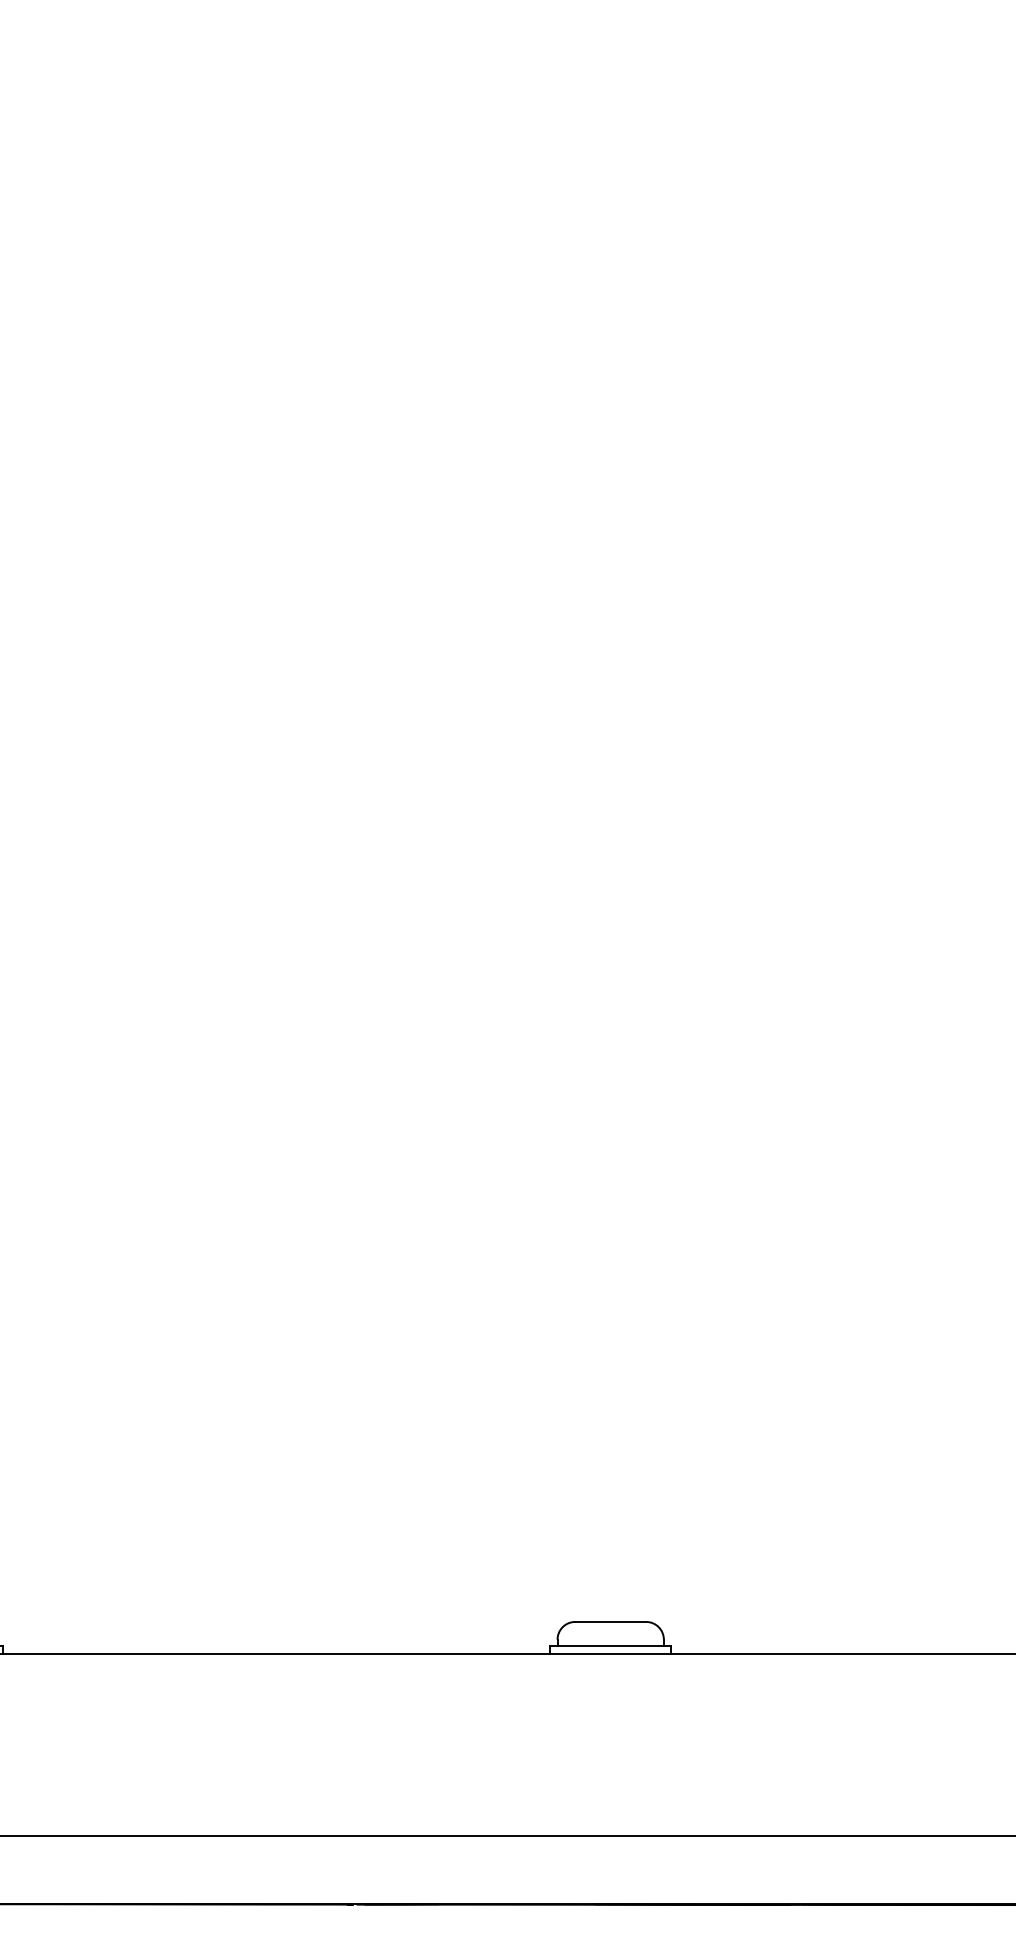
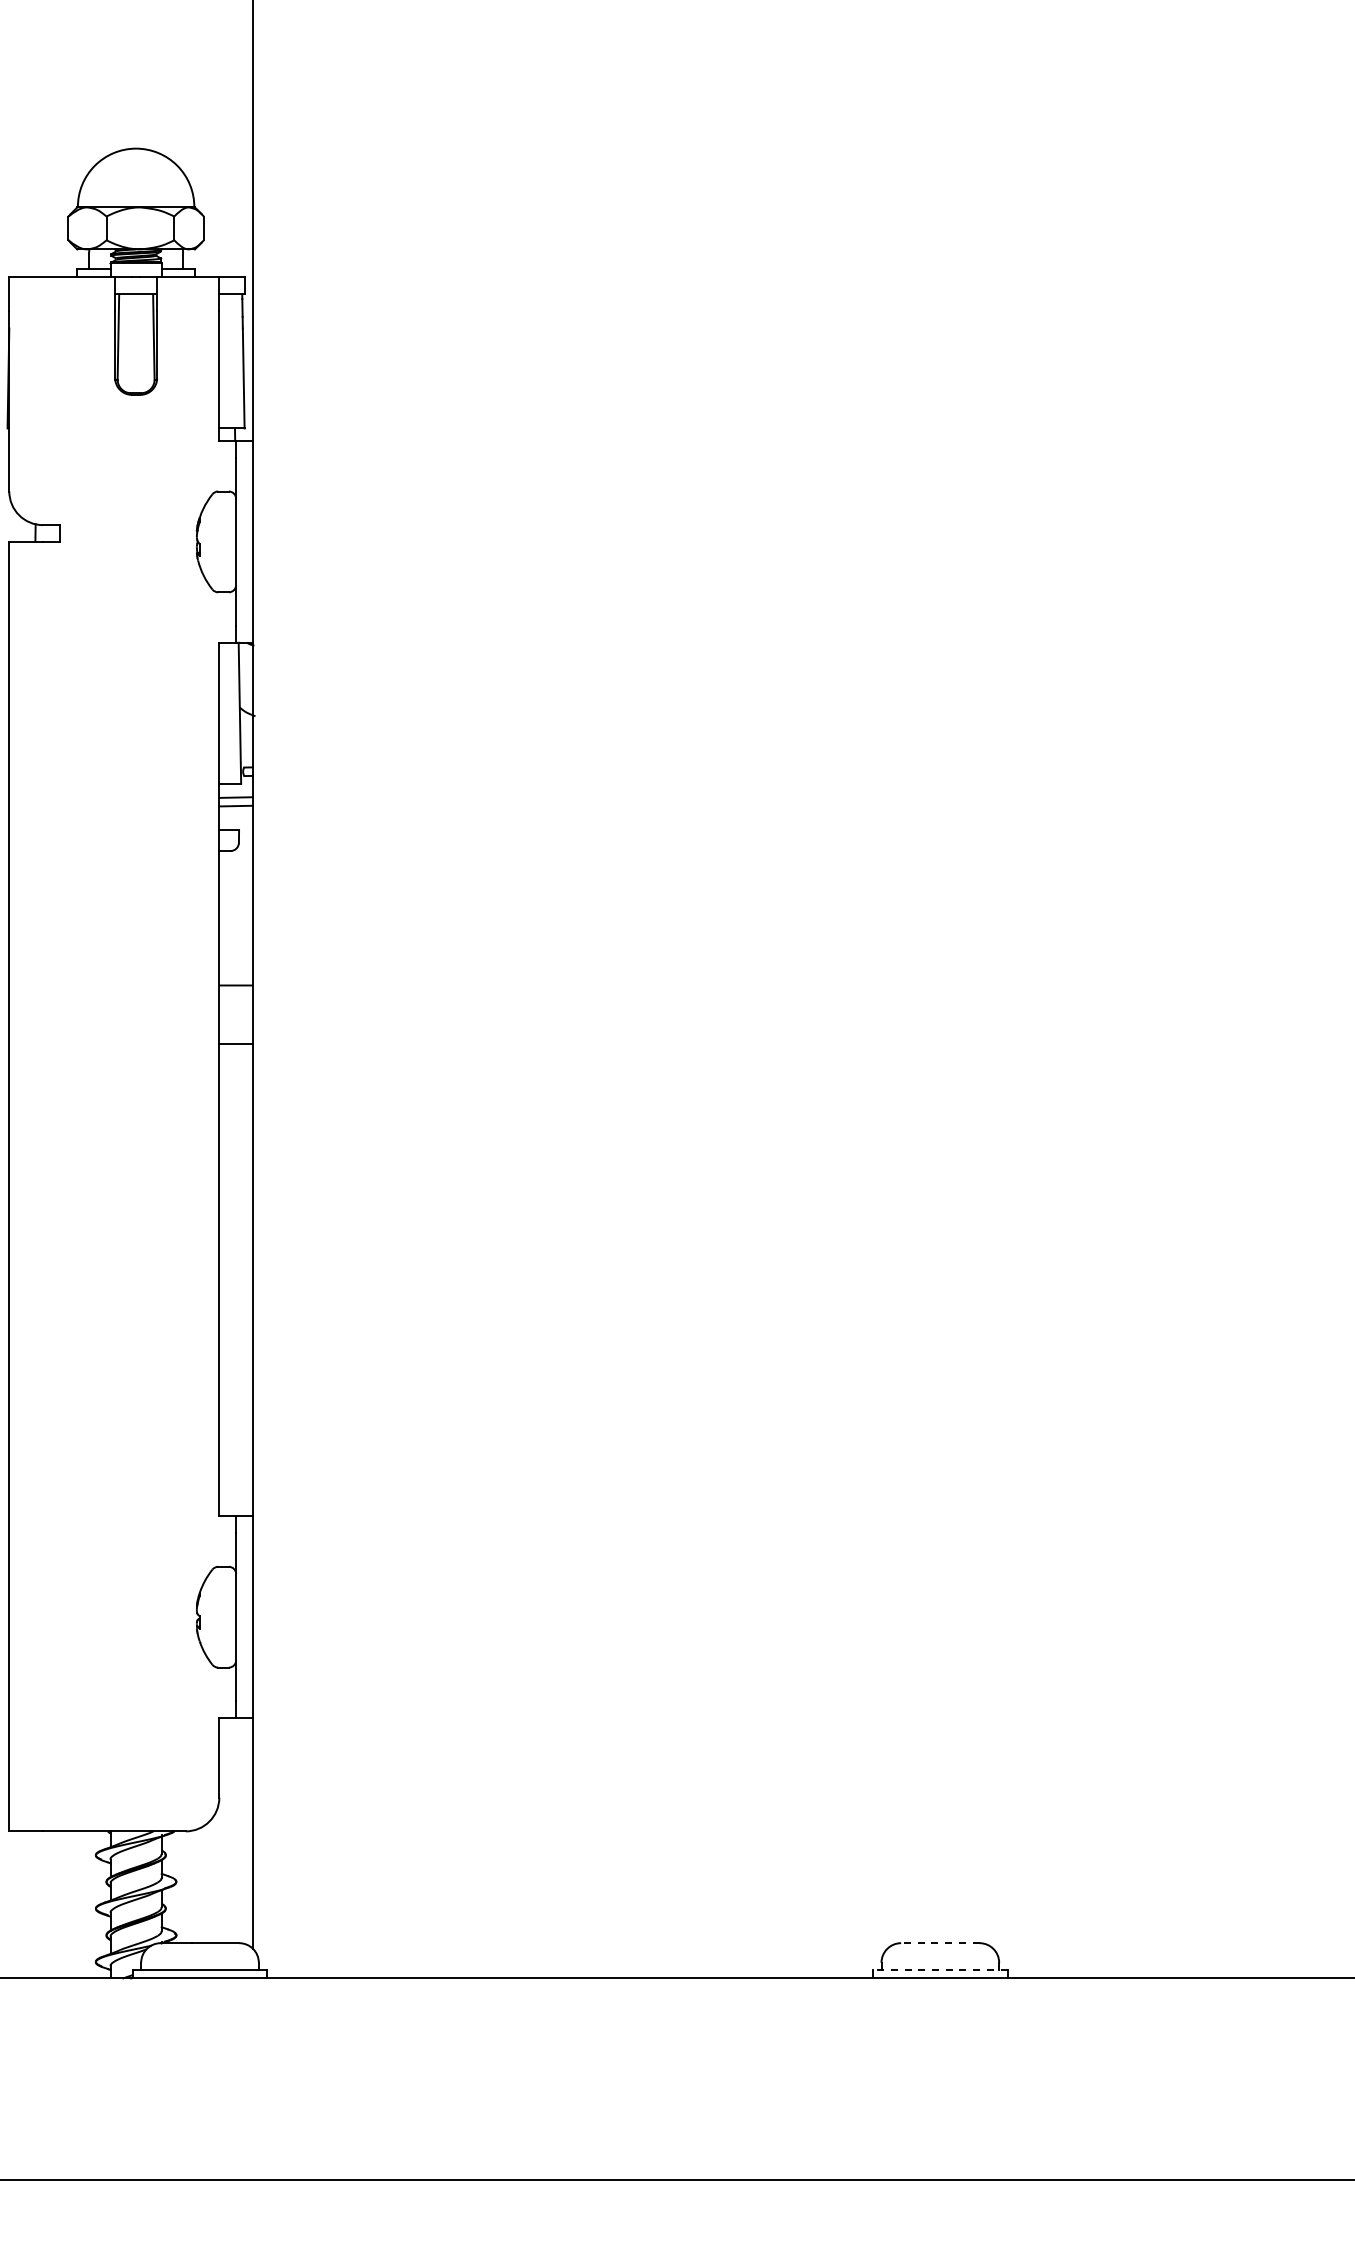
line: (609, 1622) -> (939, 1943), solid -> dashed
line: (609, 1646) -> (939, 1970), solid -> dashed

